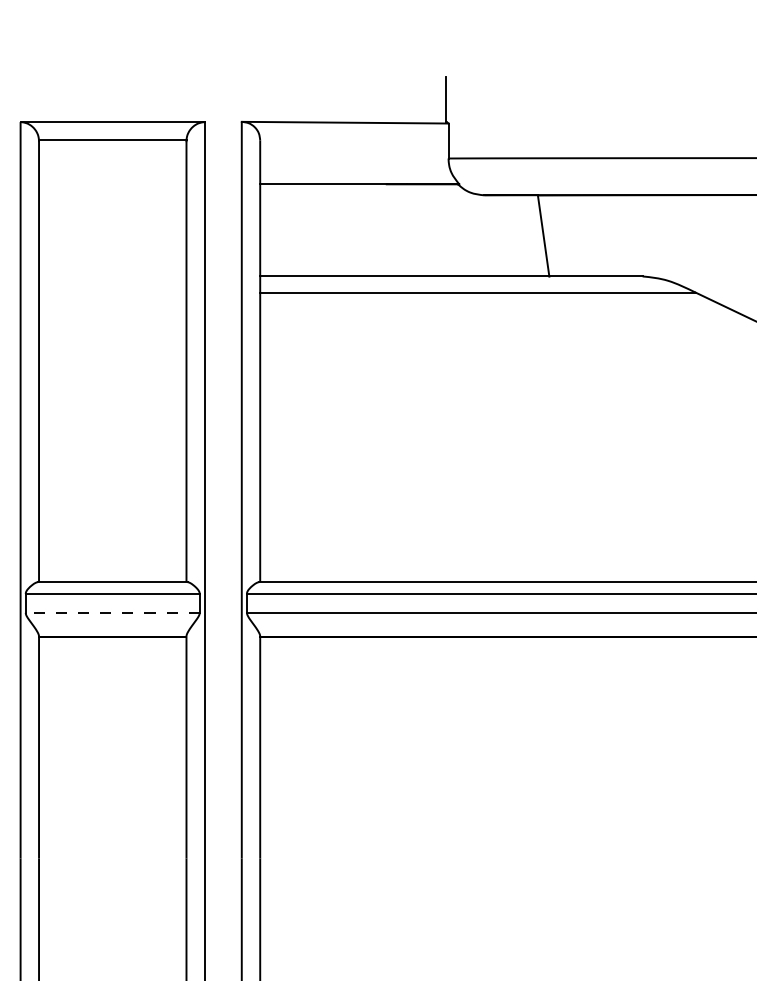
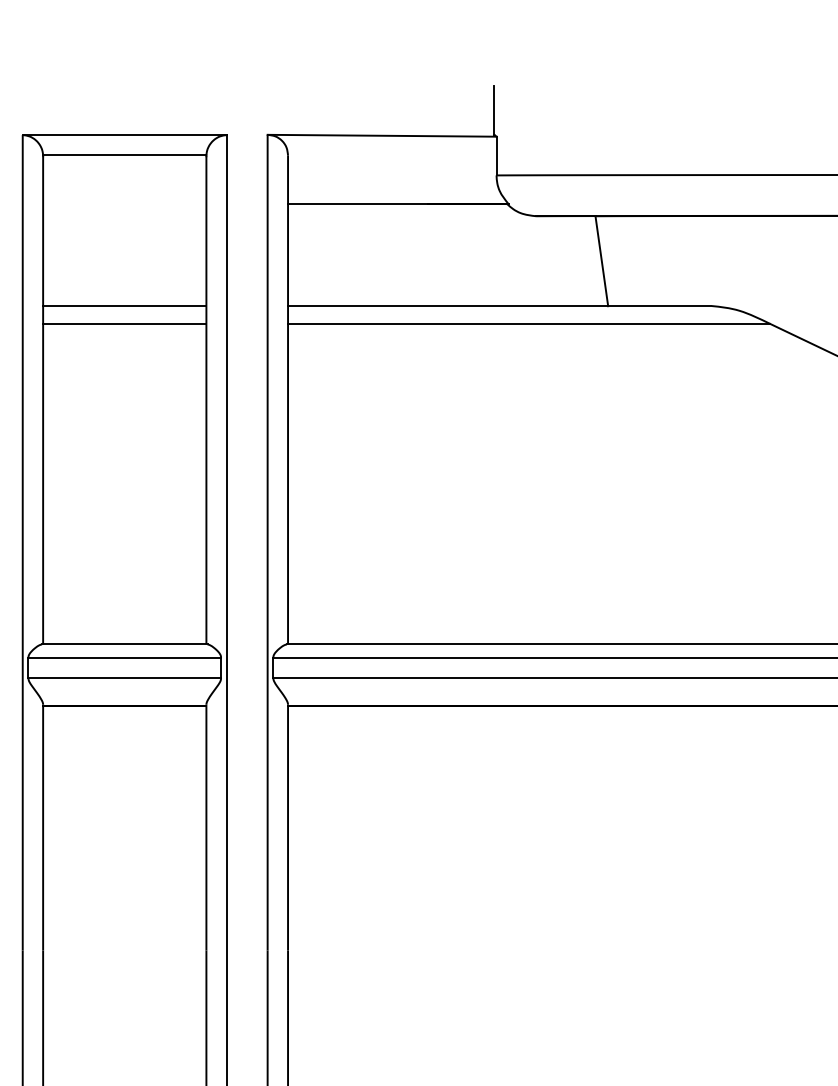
line: (112, 276) -> (124, 306), added
line: (112, 292) -> (124, 323), added
line: (112, 612) -> (124, 678), dashed -> solid

